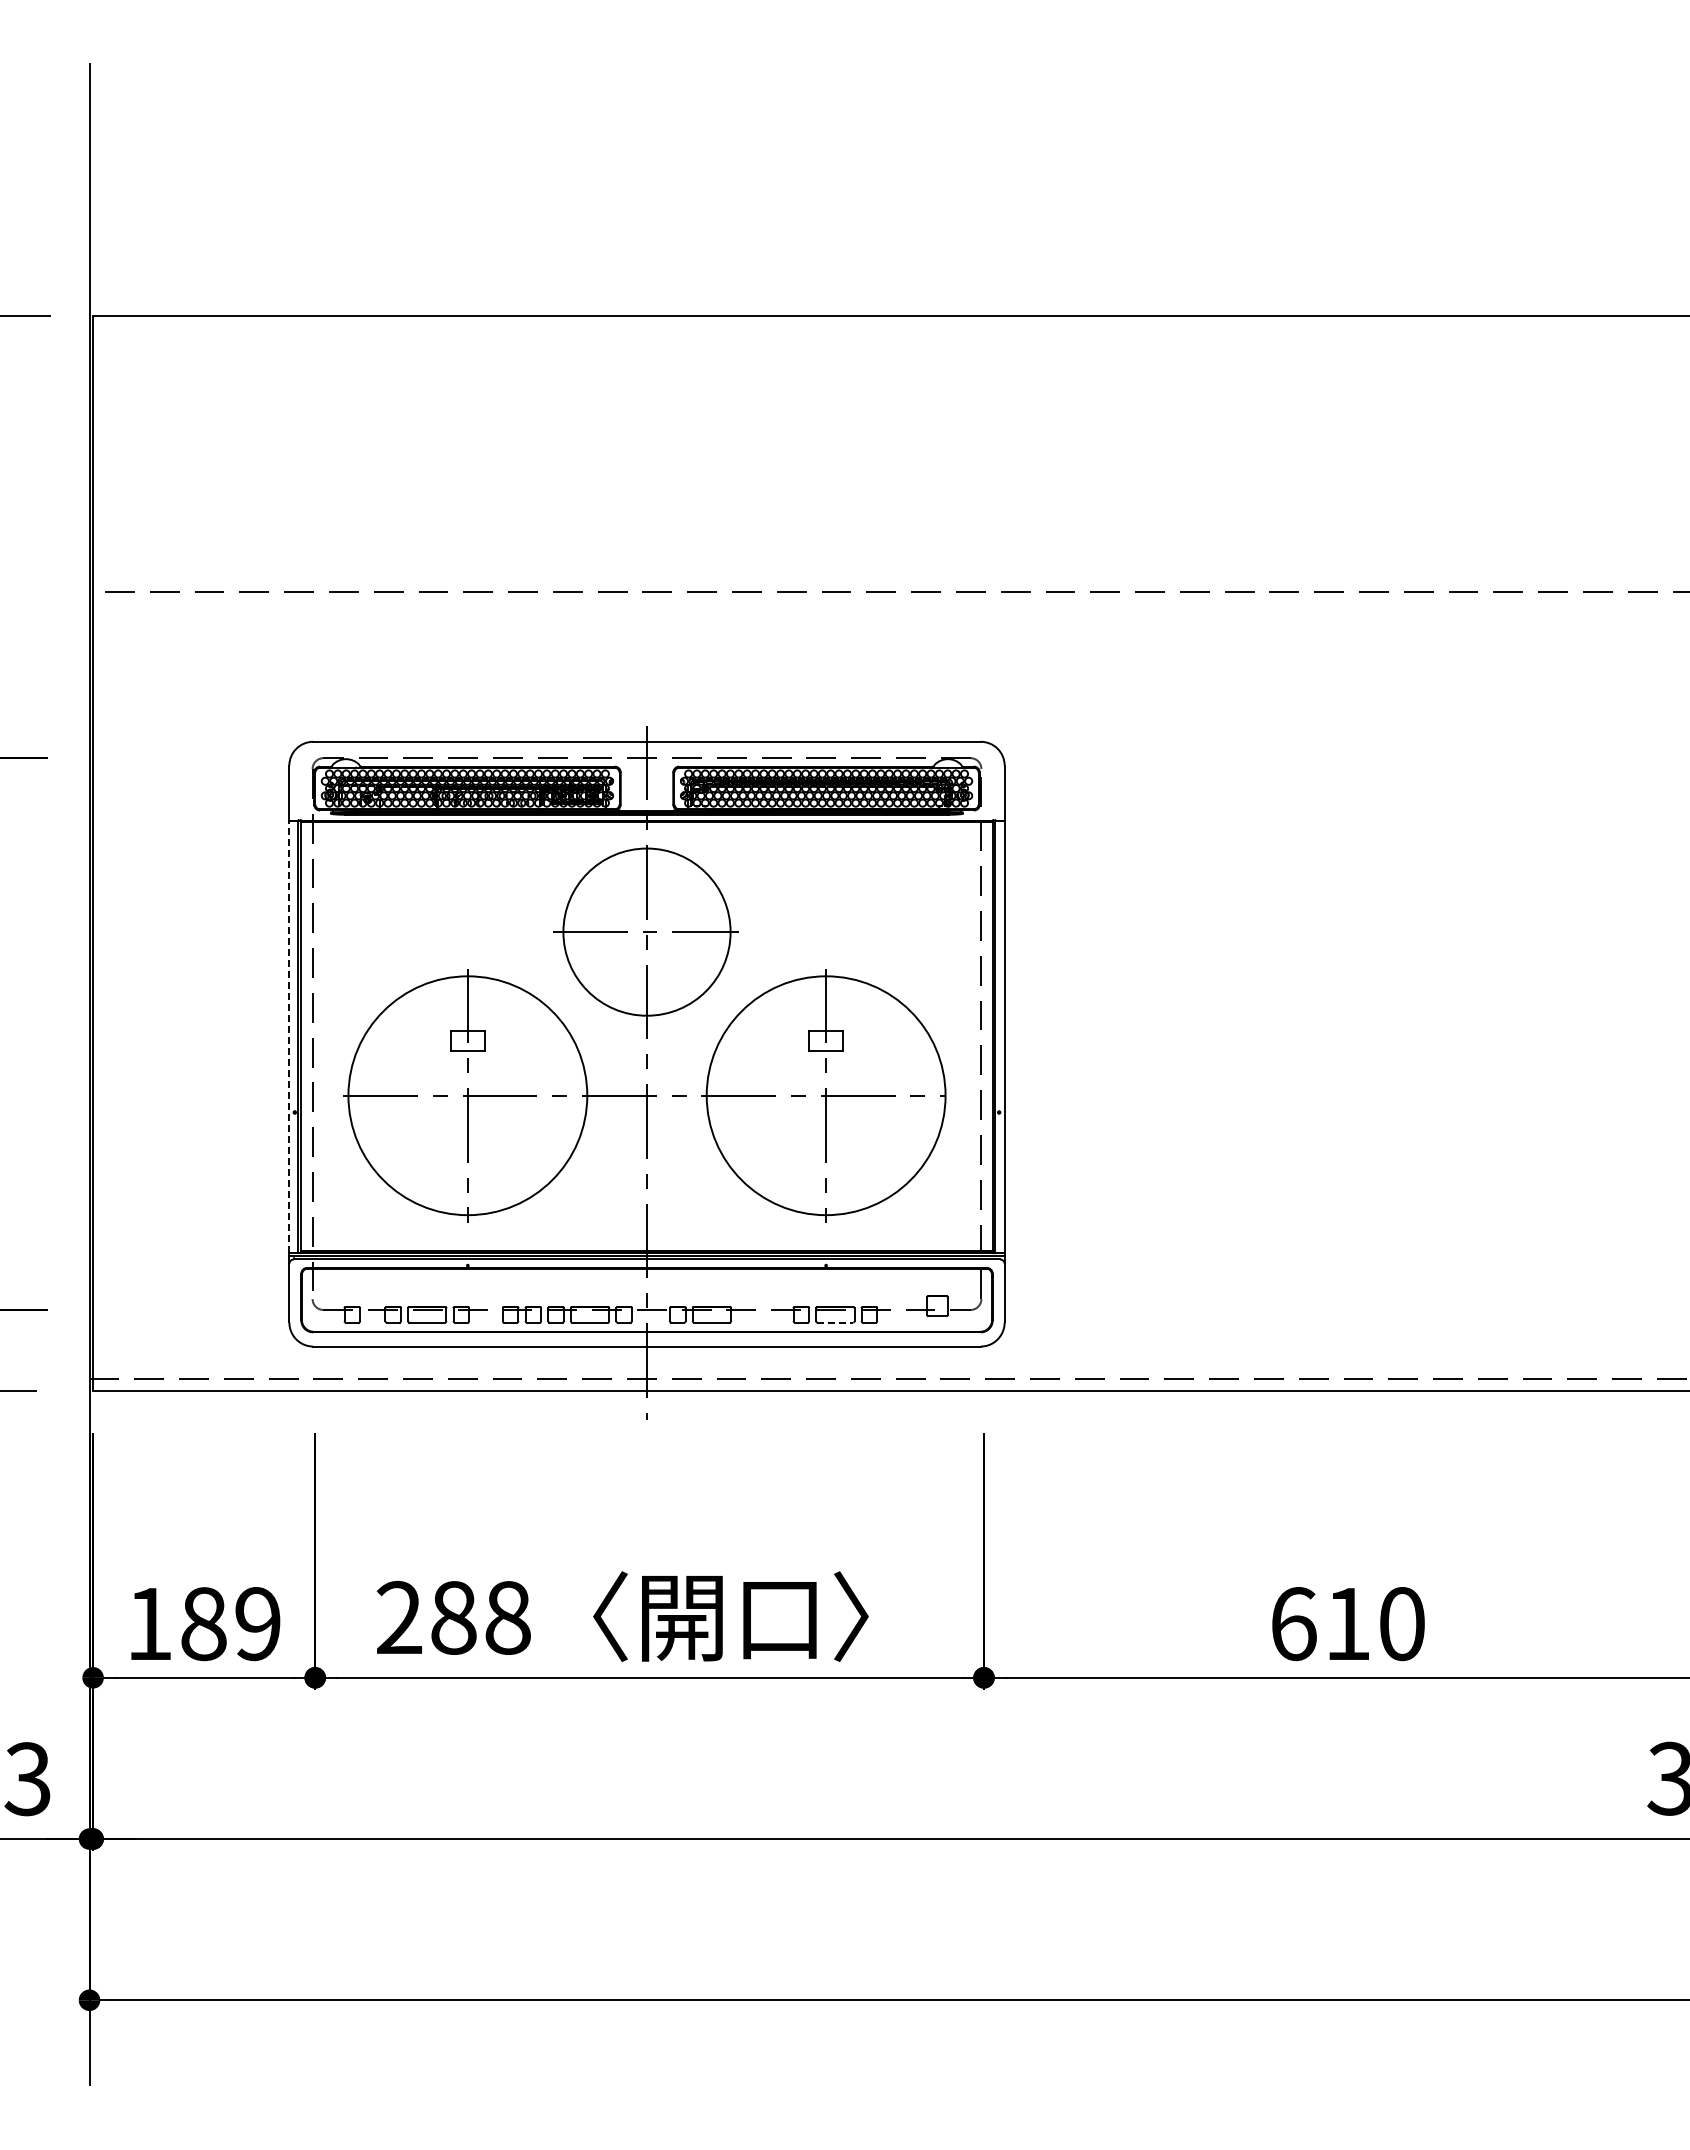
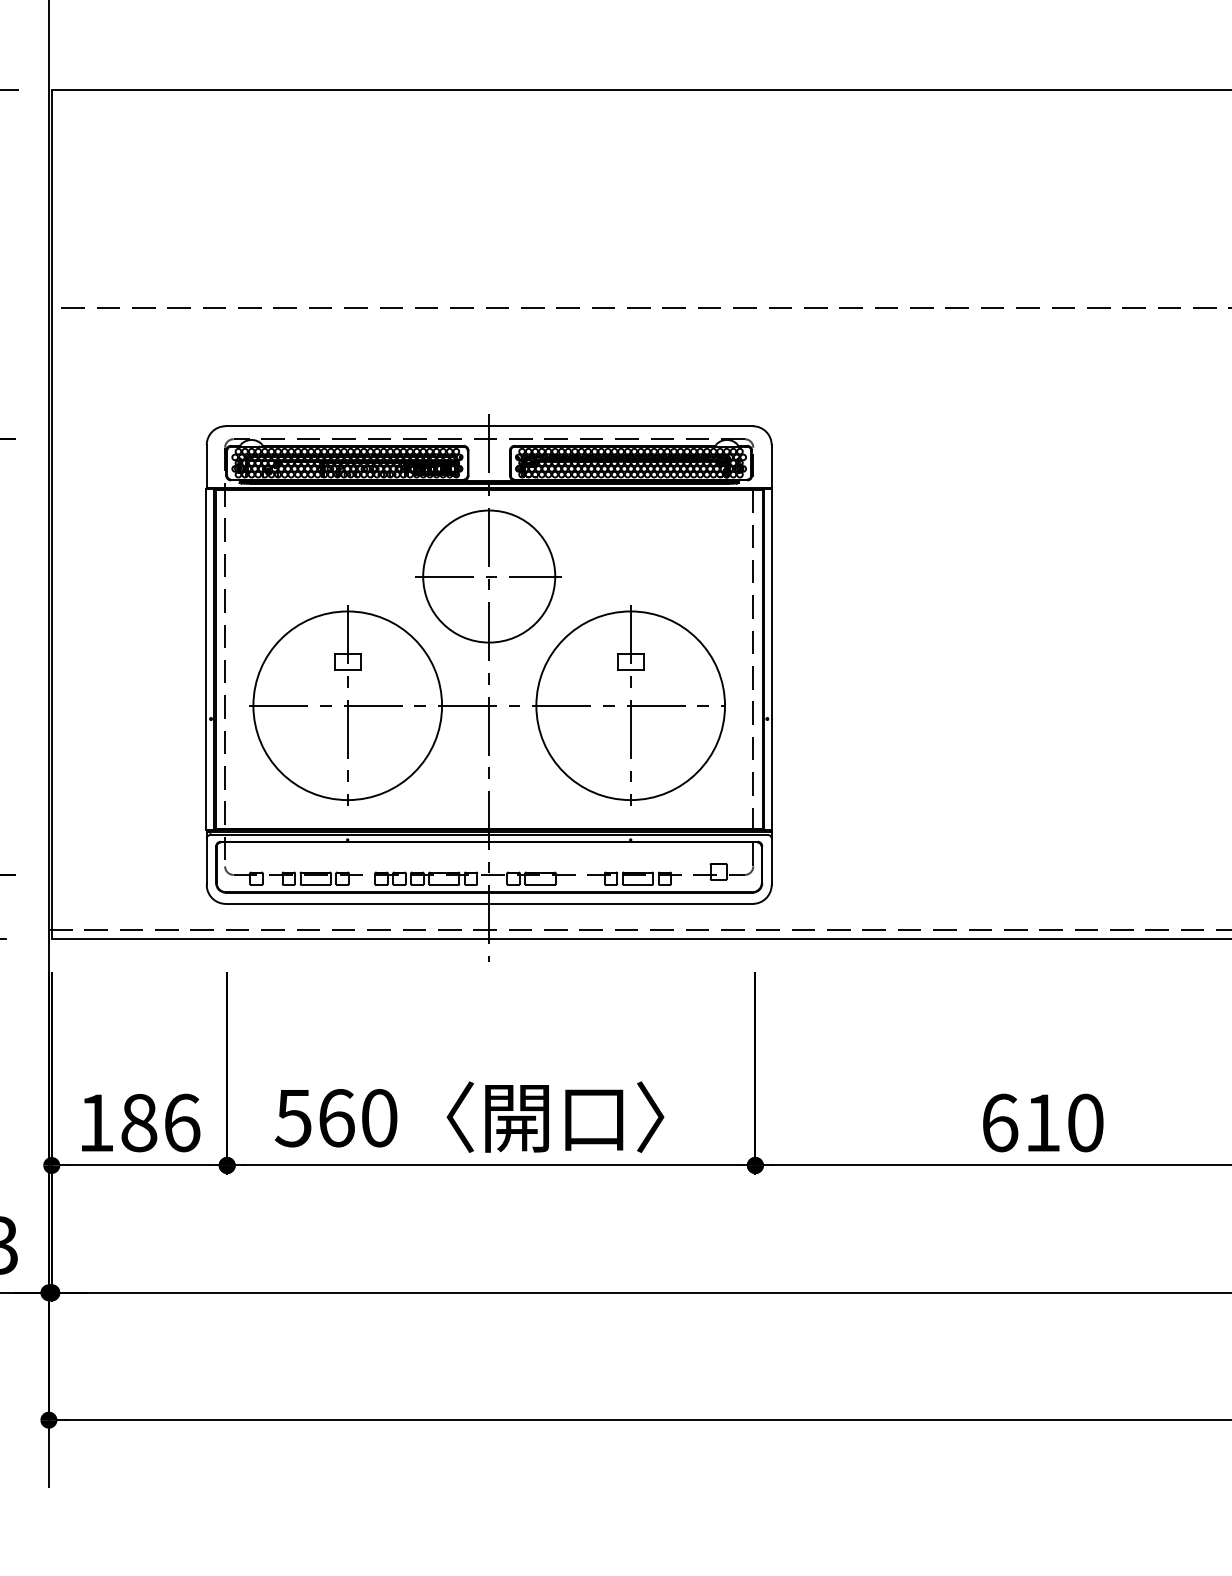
line: (288, 1036) -> (206, 658), dashed -> solid
line: (835, 1322) -> (638, 884), dashed -> solid
text: (452, 1617) -> (335, 1117), 288 -> 560
text: (258, 1624) -> (182, 1123), 189 -> 186

